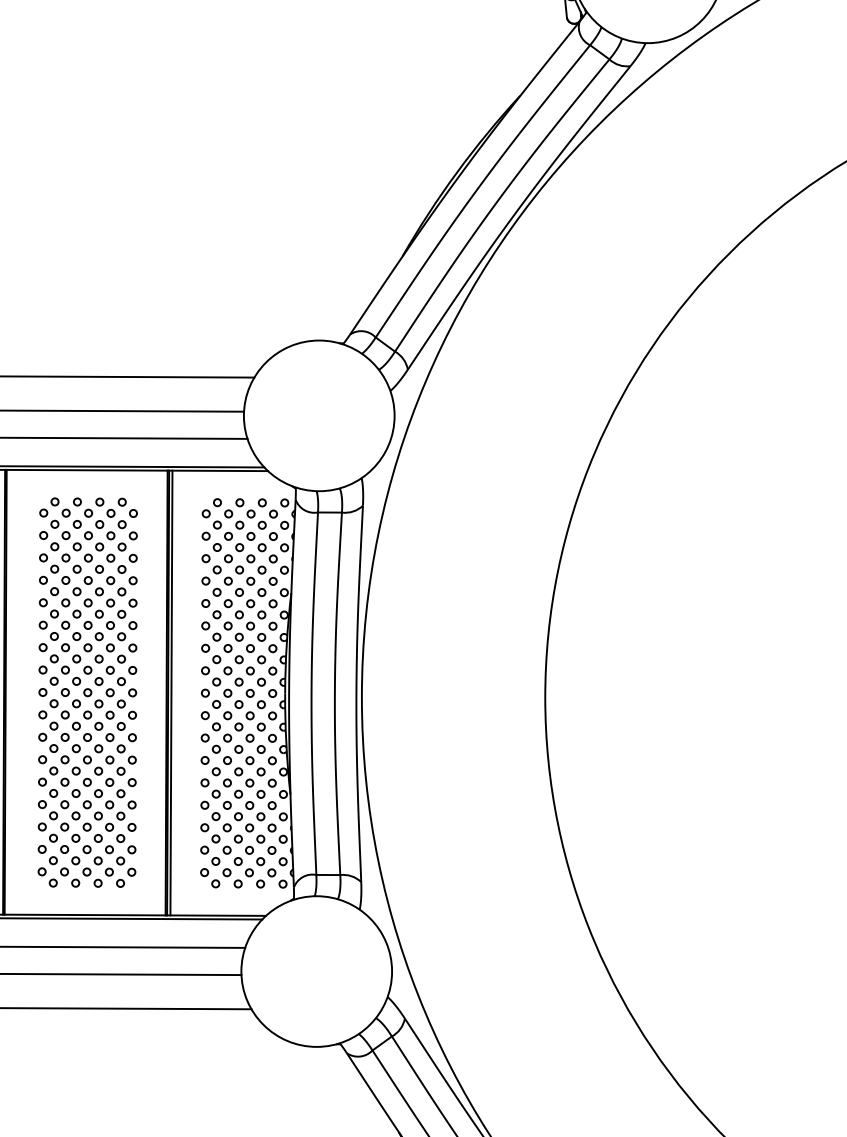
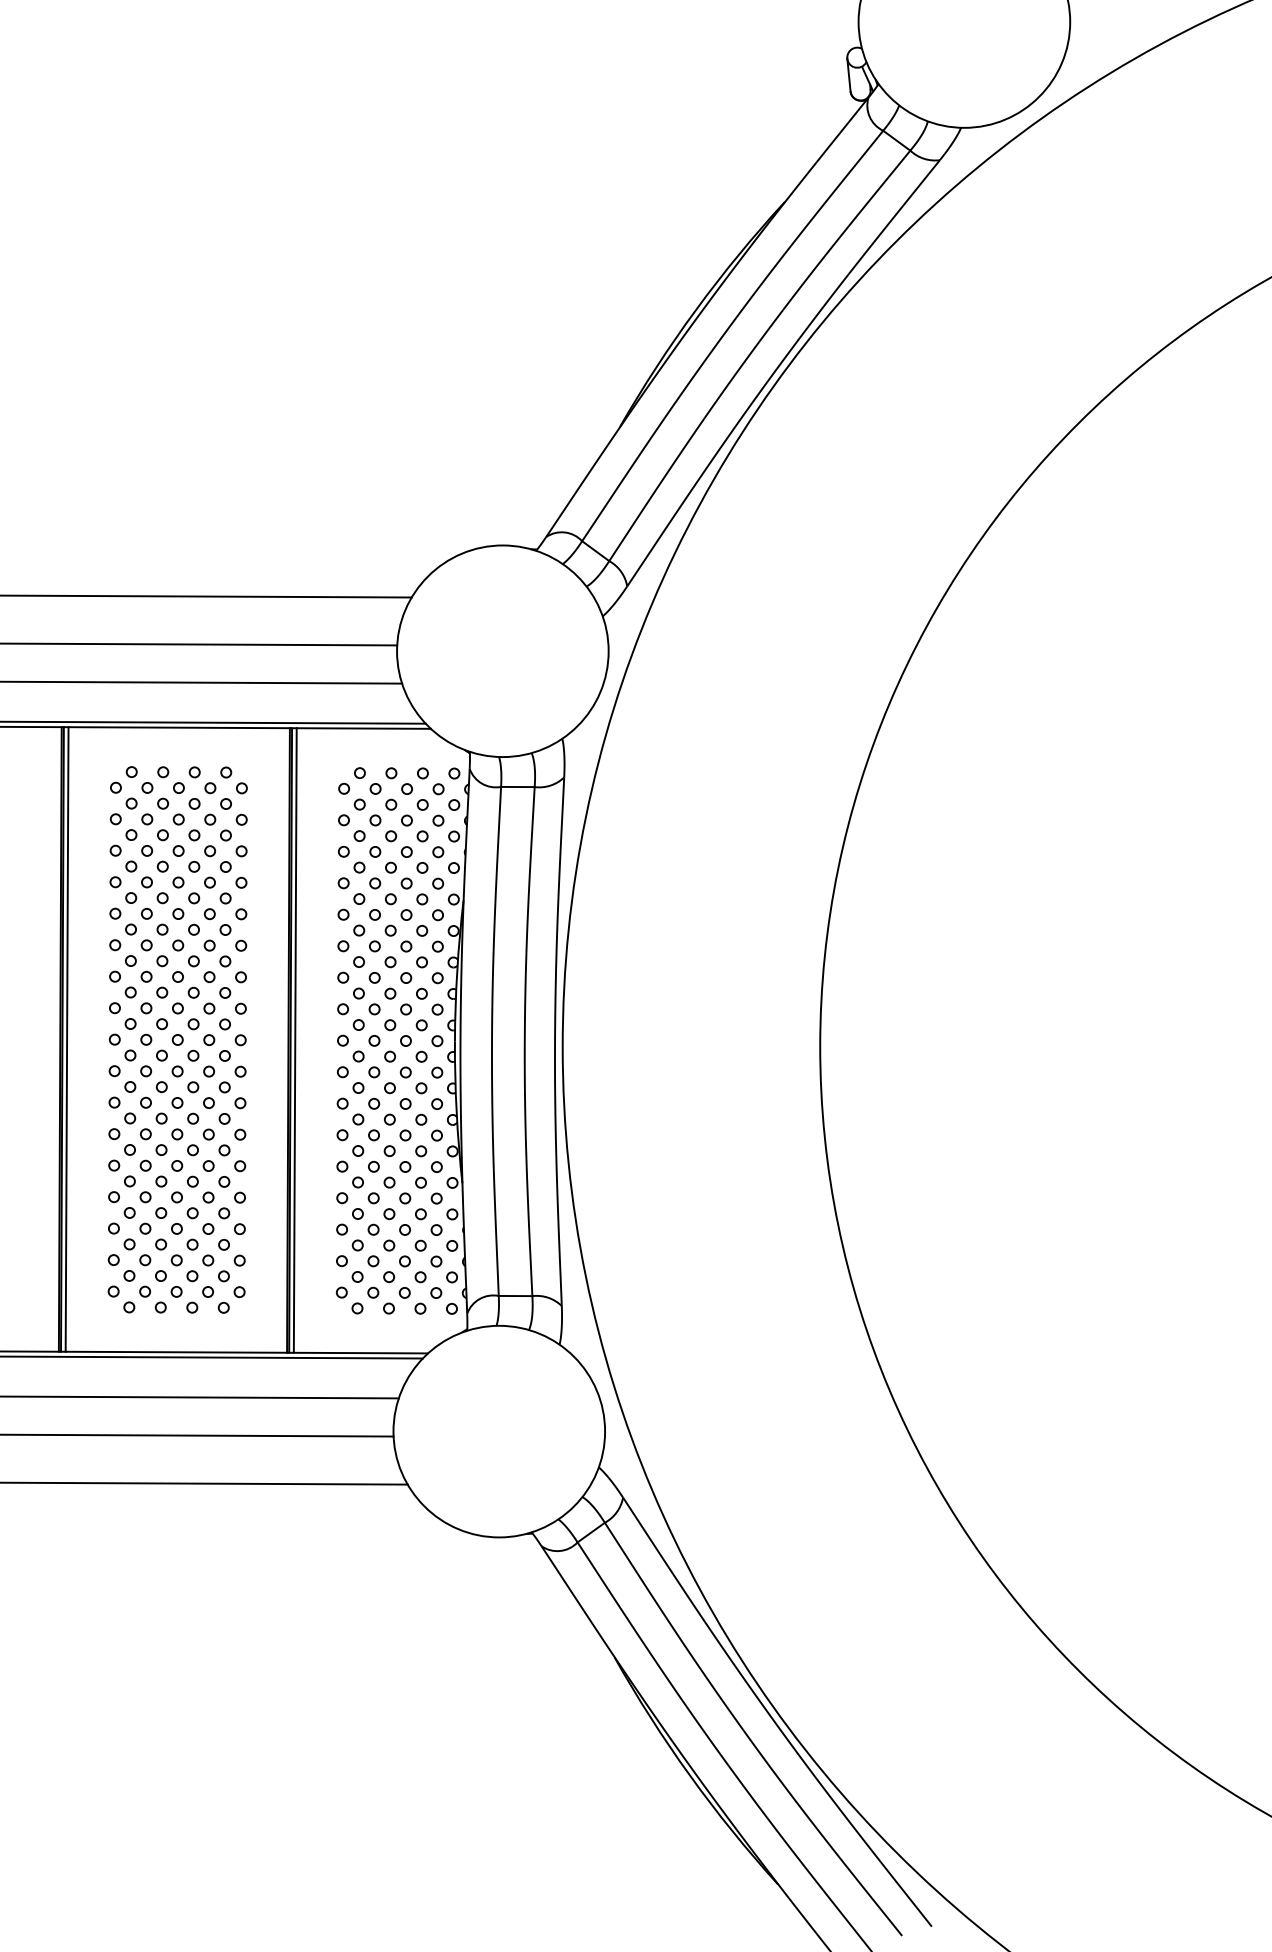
line: (8, 692) -> (66, 1039), added

